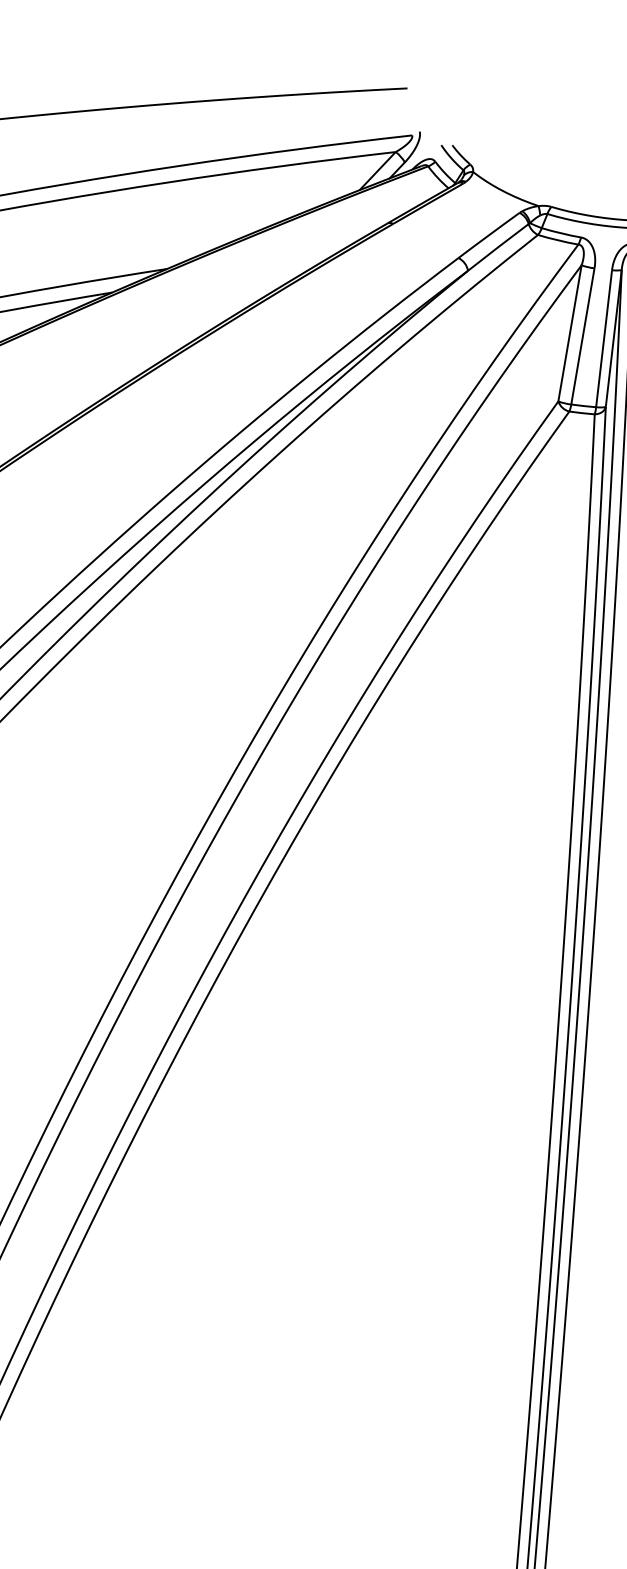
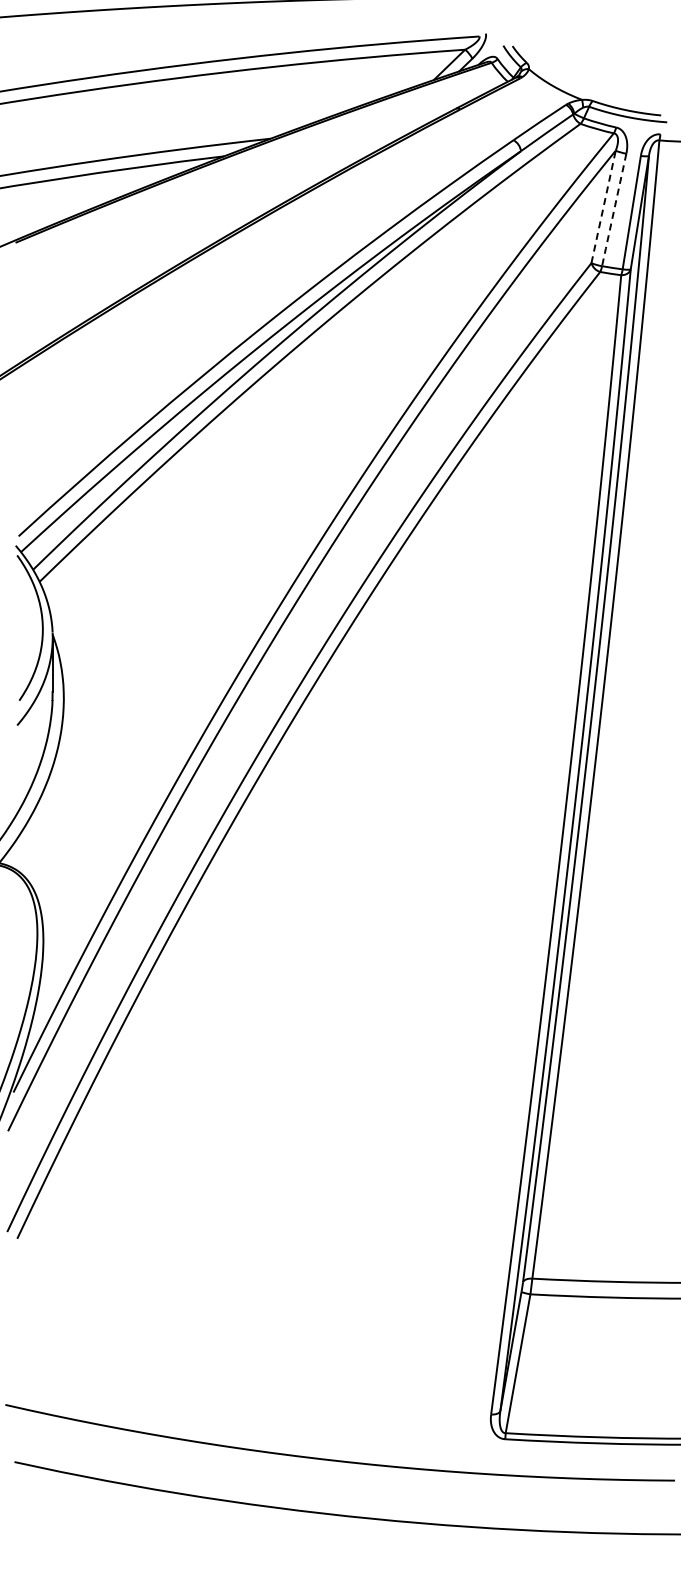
line: (569, 332) -> (603, 206), solid -> dashed
line: (583, 335) -> (614, 209), solid -> dashed

